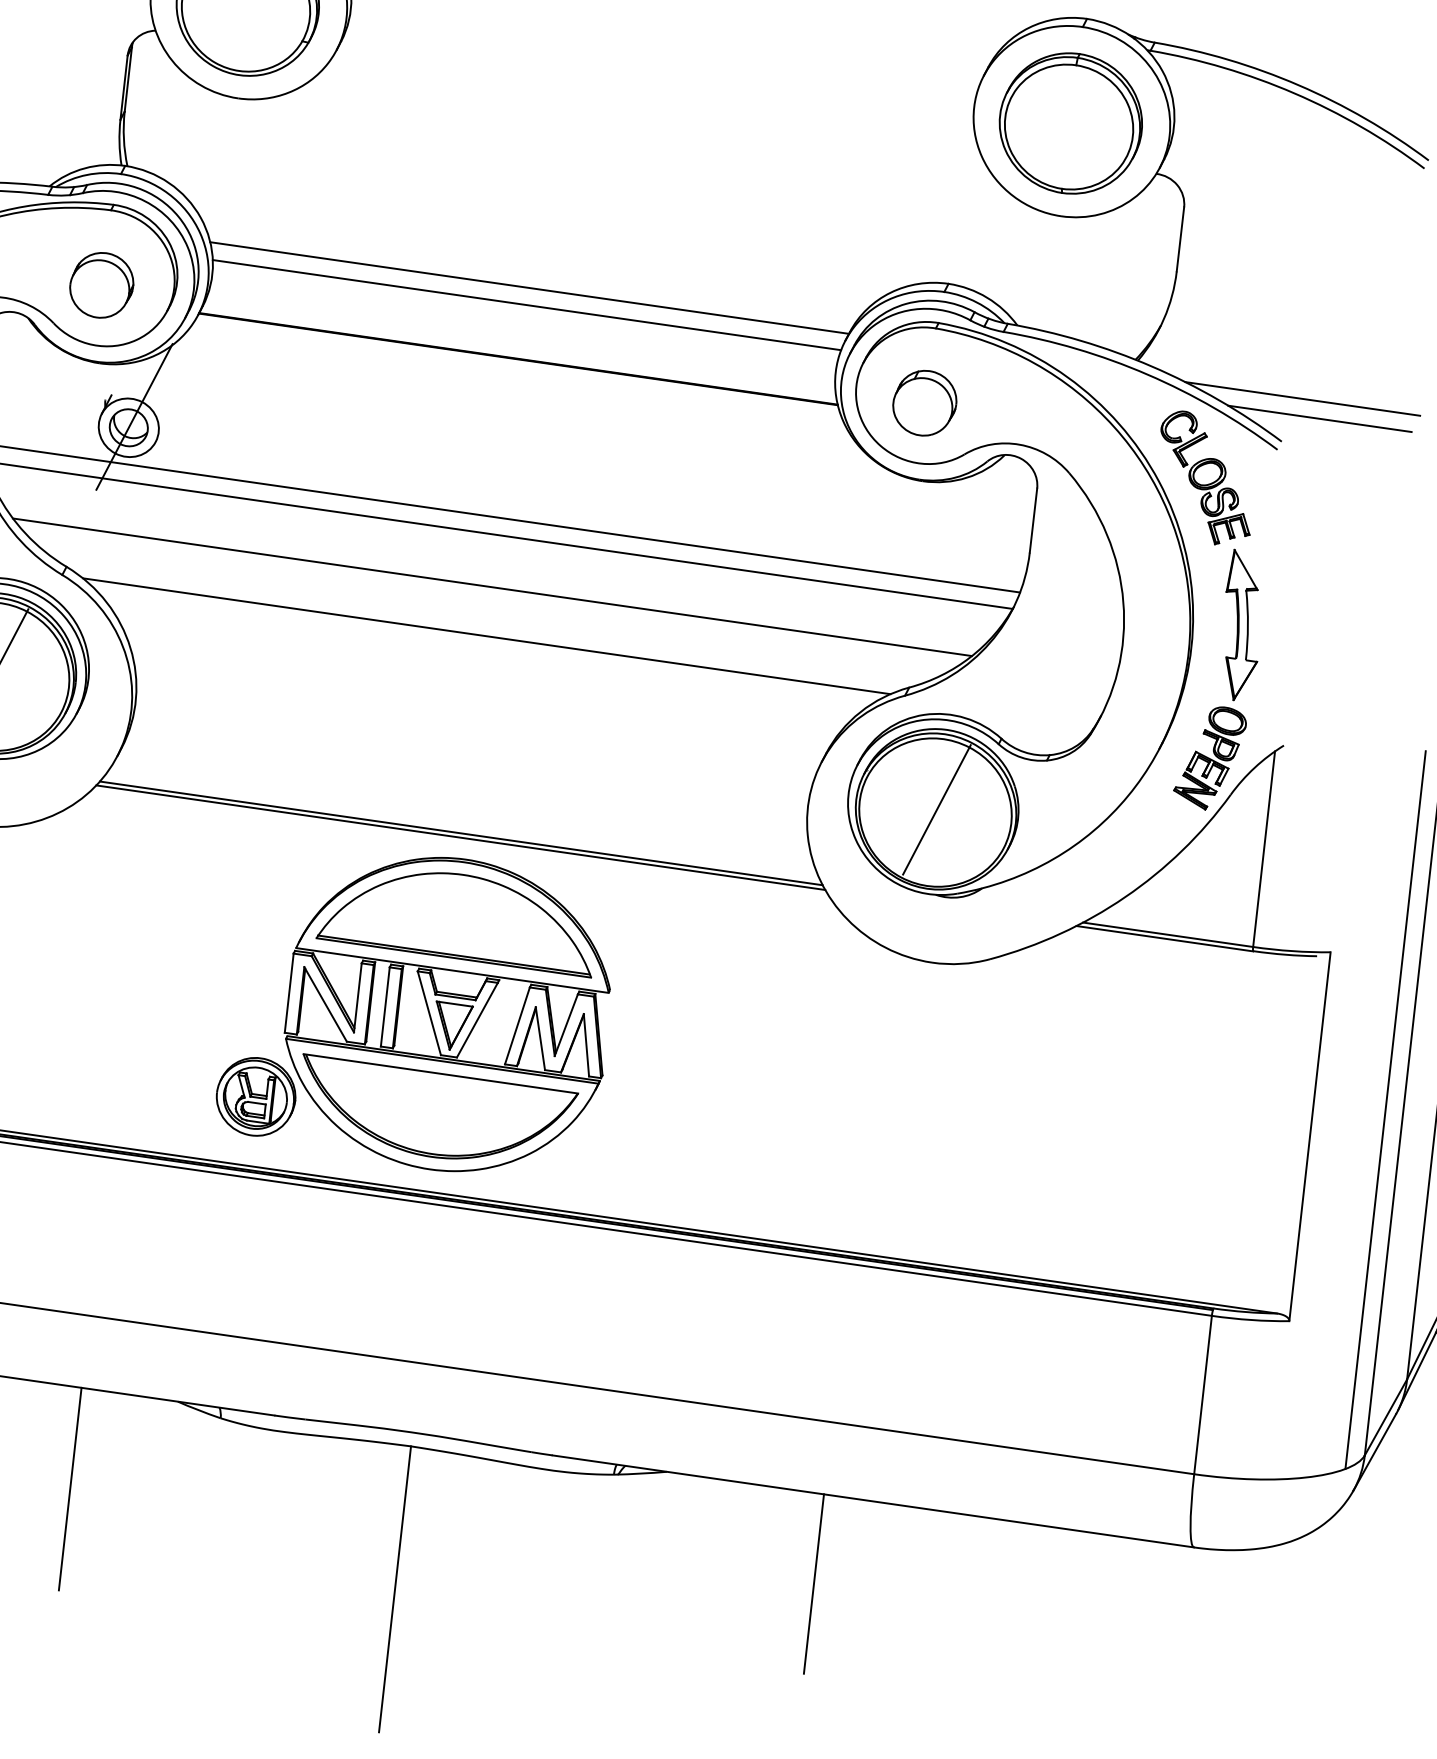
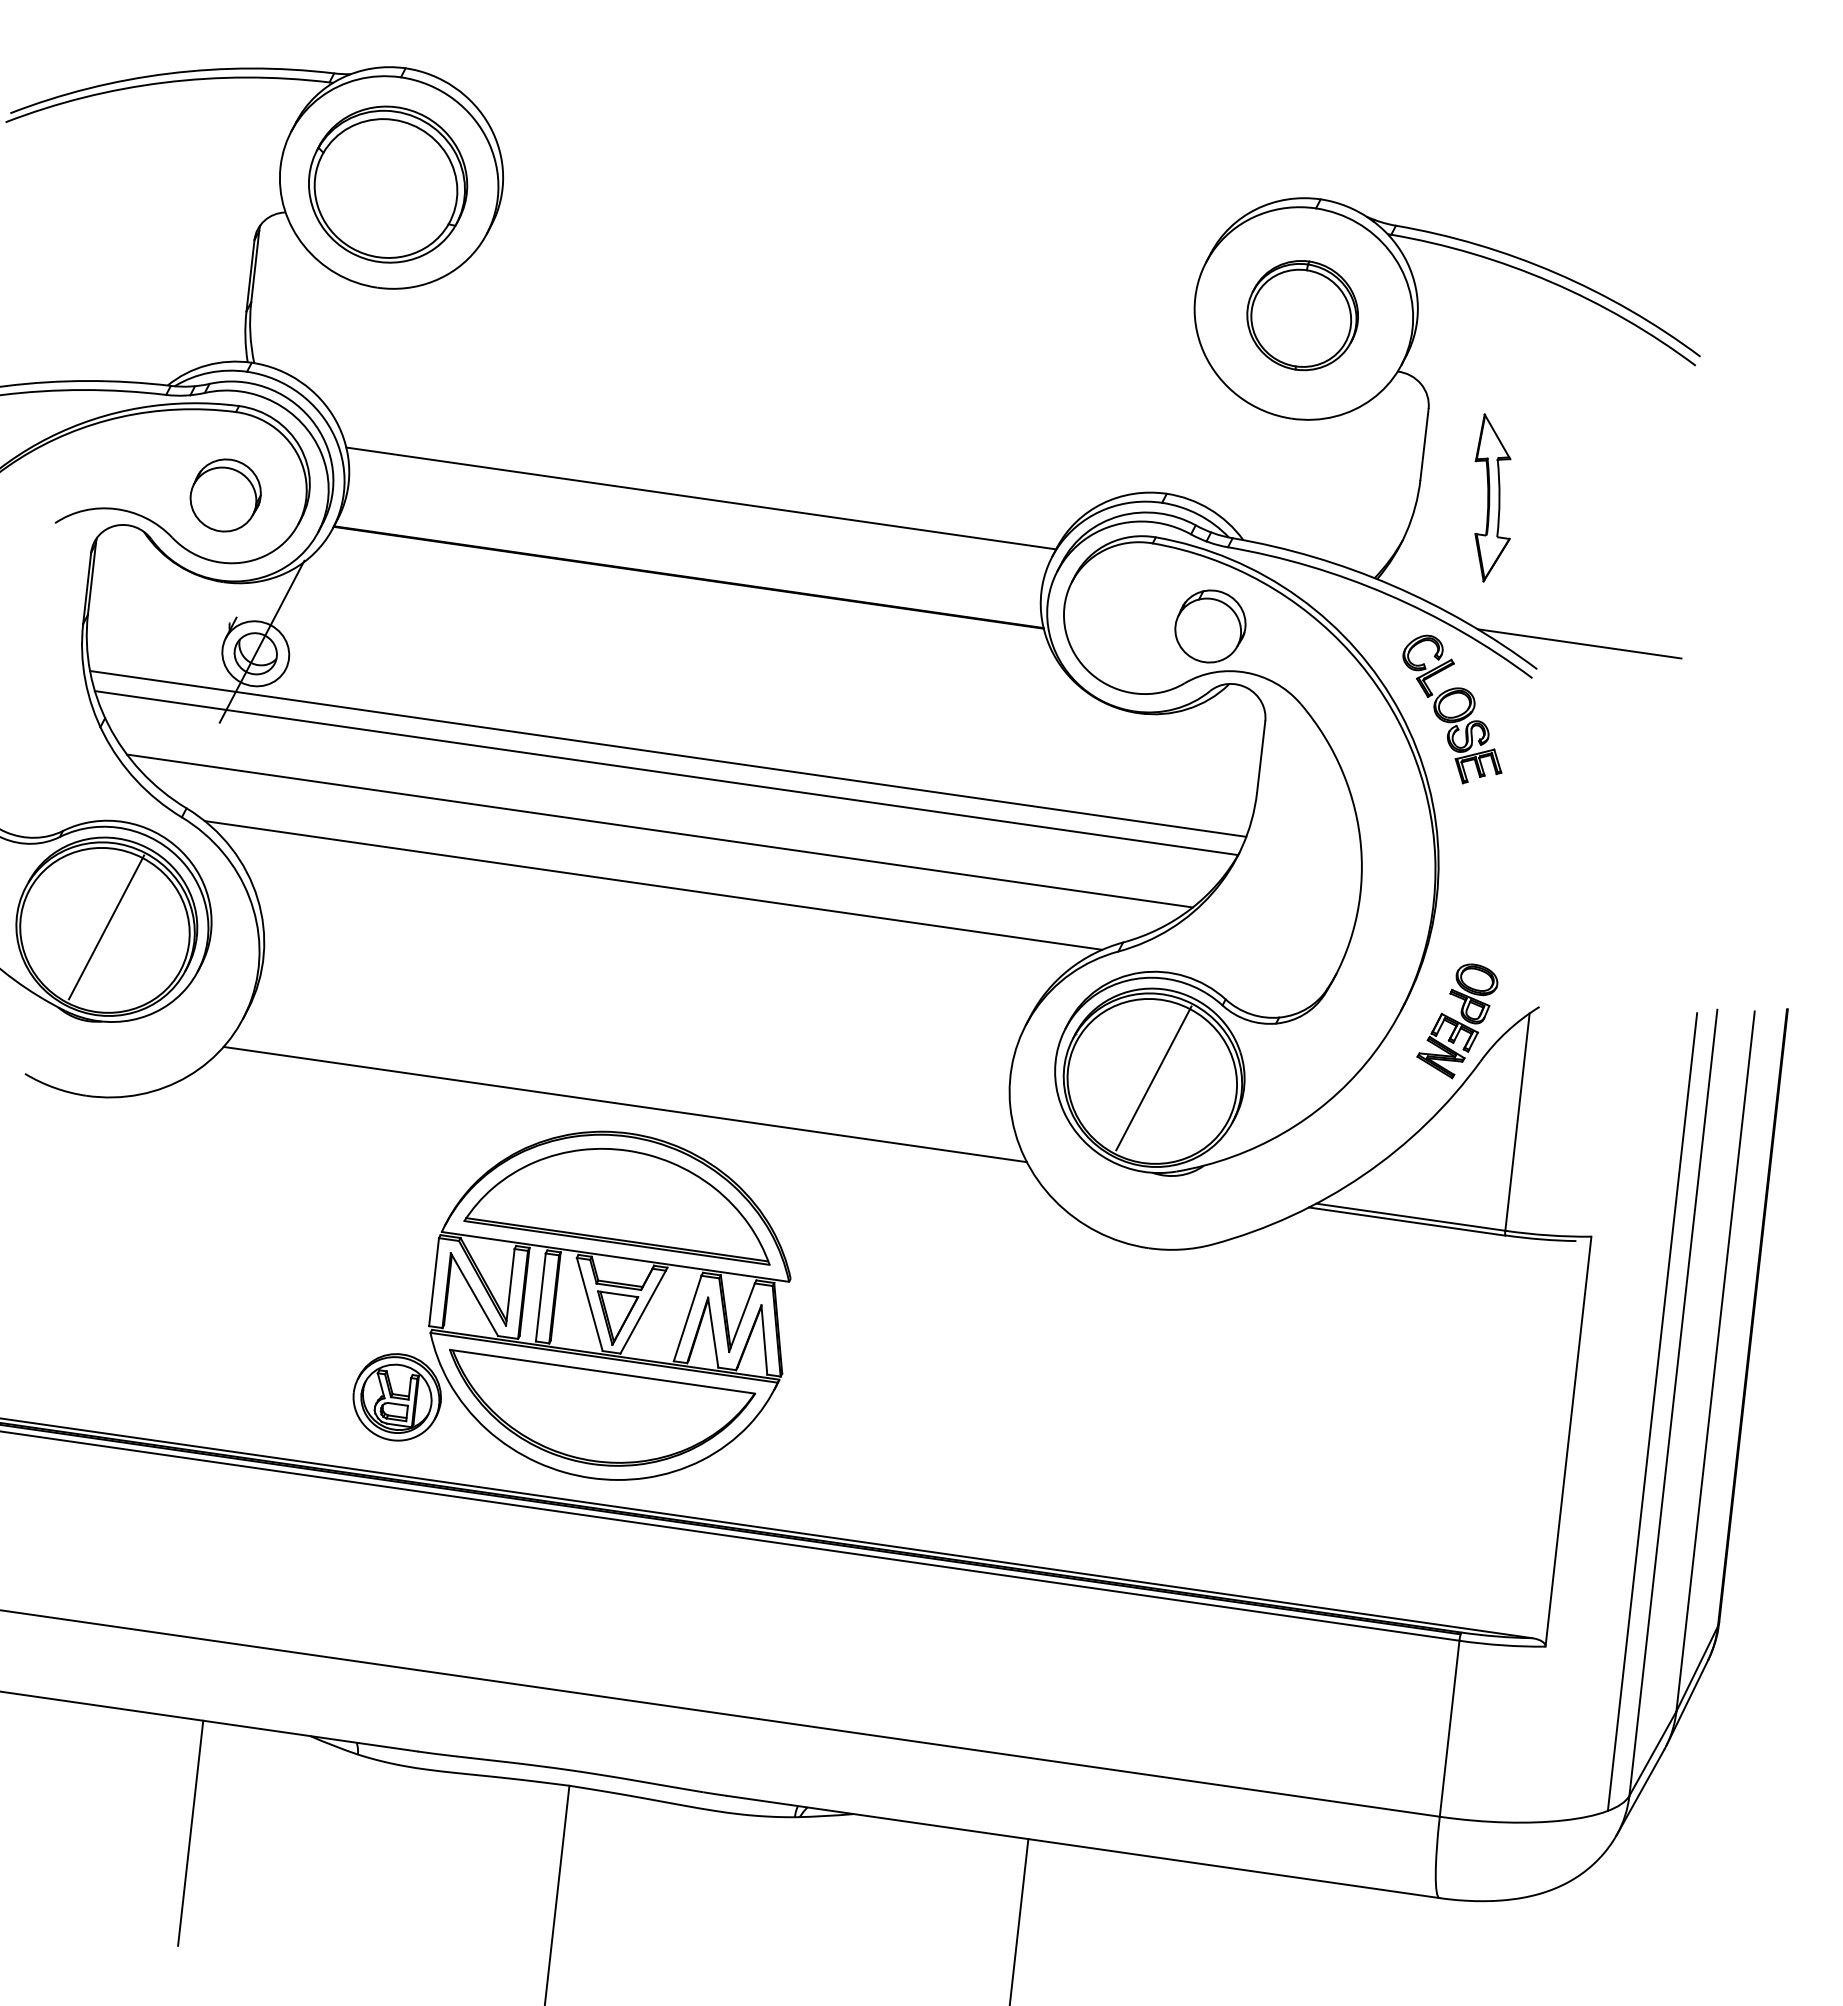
part: (1070, 123) -> (1302, 315), size x0.7
line: (527, 305) -> (698, 517), removed
line: (1302, 398) -> (1560, 621), removed
part: (924, 403) -> (1210, 626), moved
part: (1241, 624) -> (1492, 497), moved
line: (460, 837) -> (624, 1109), removed

